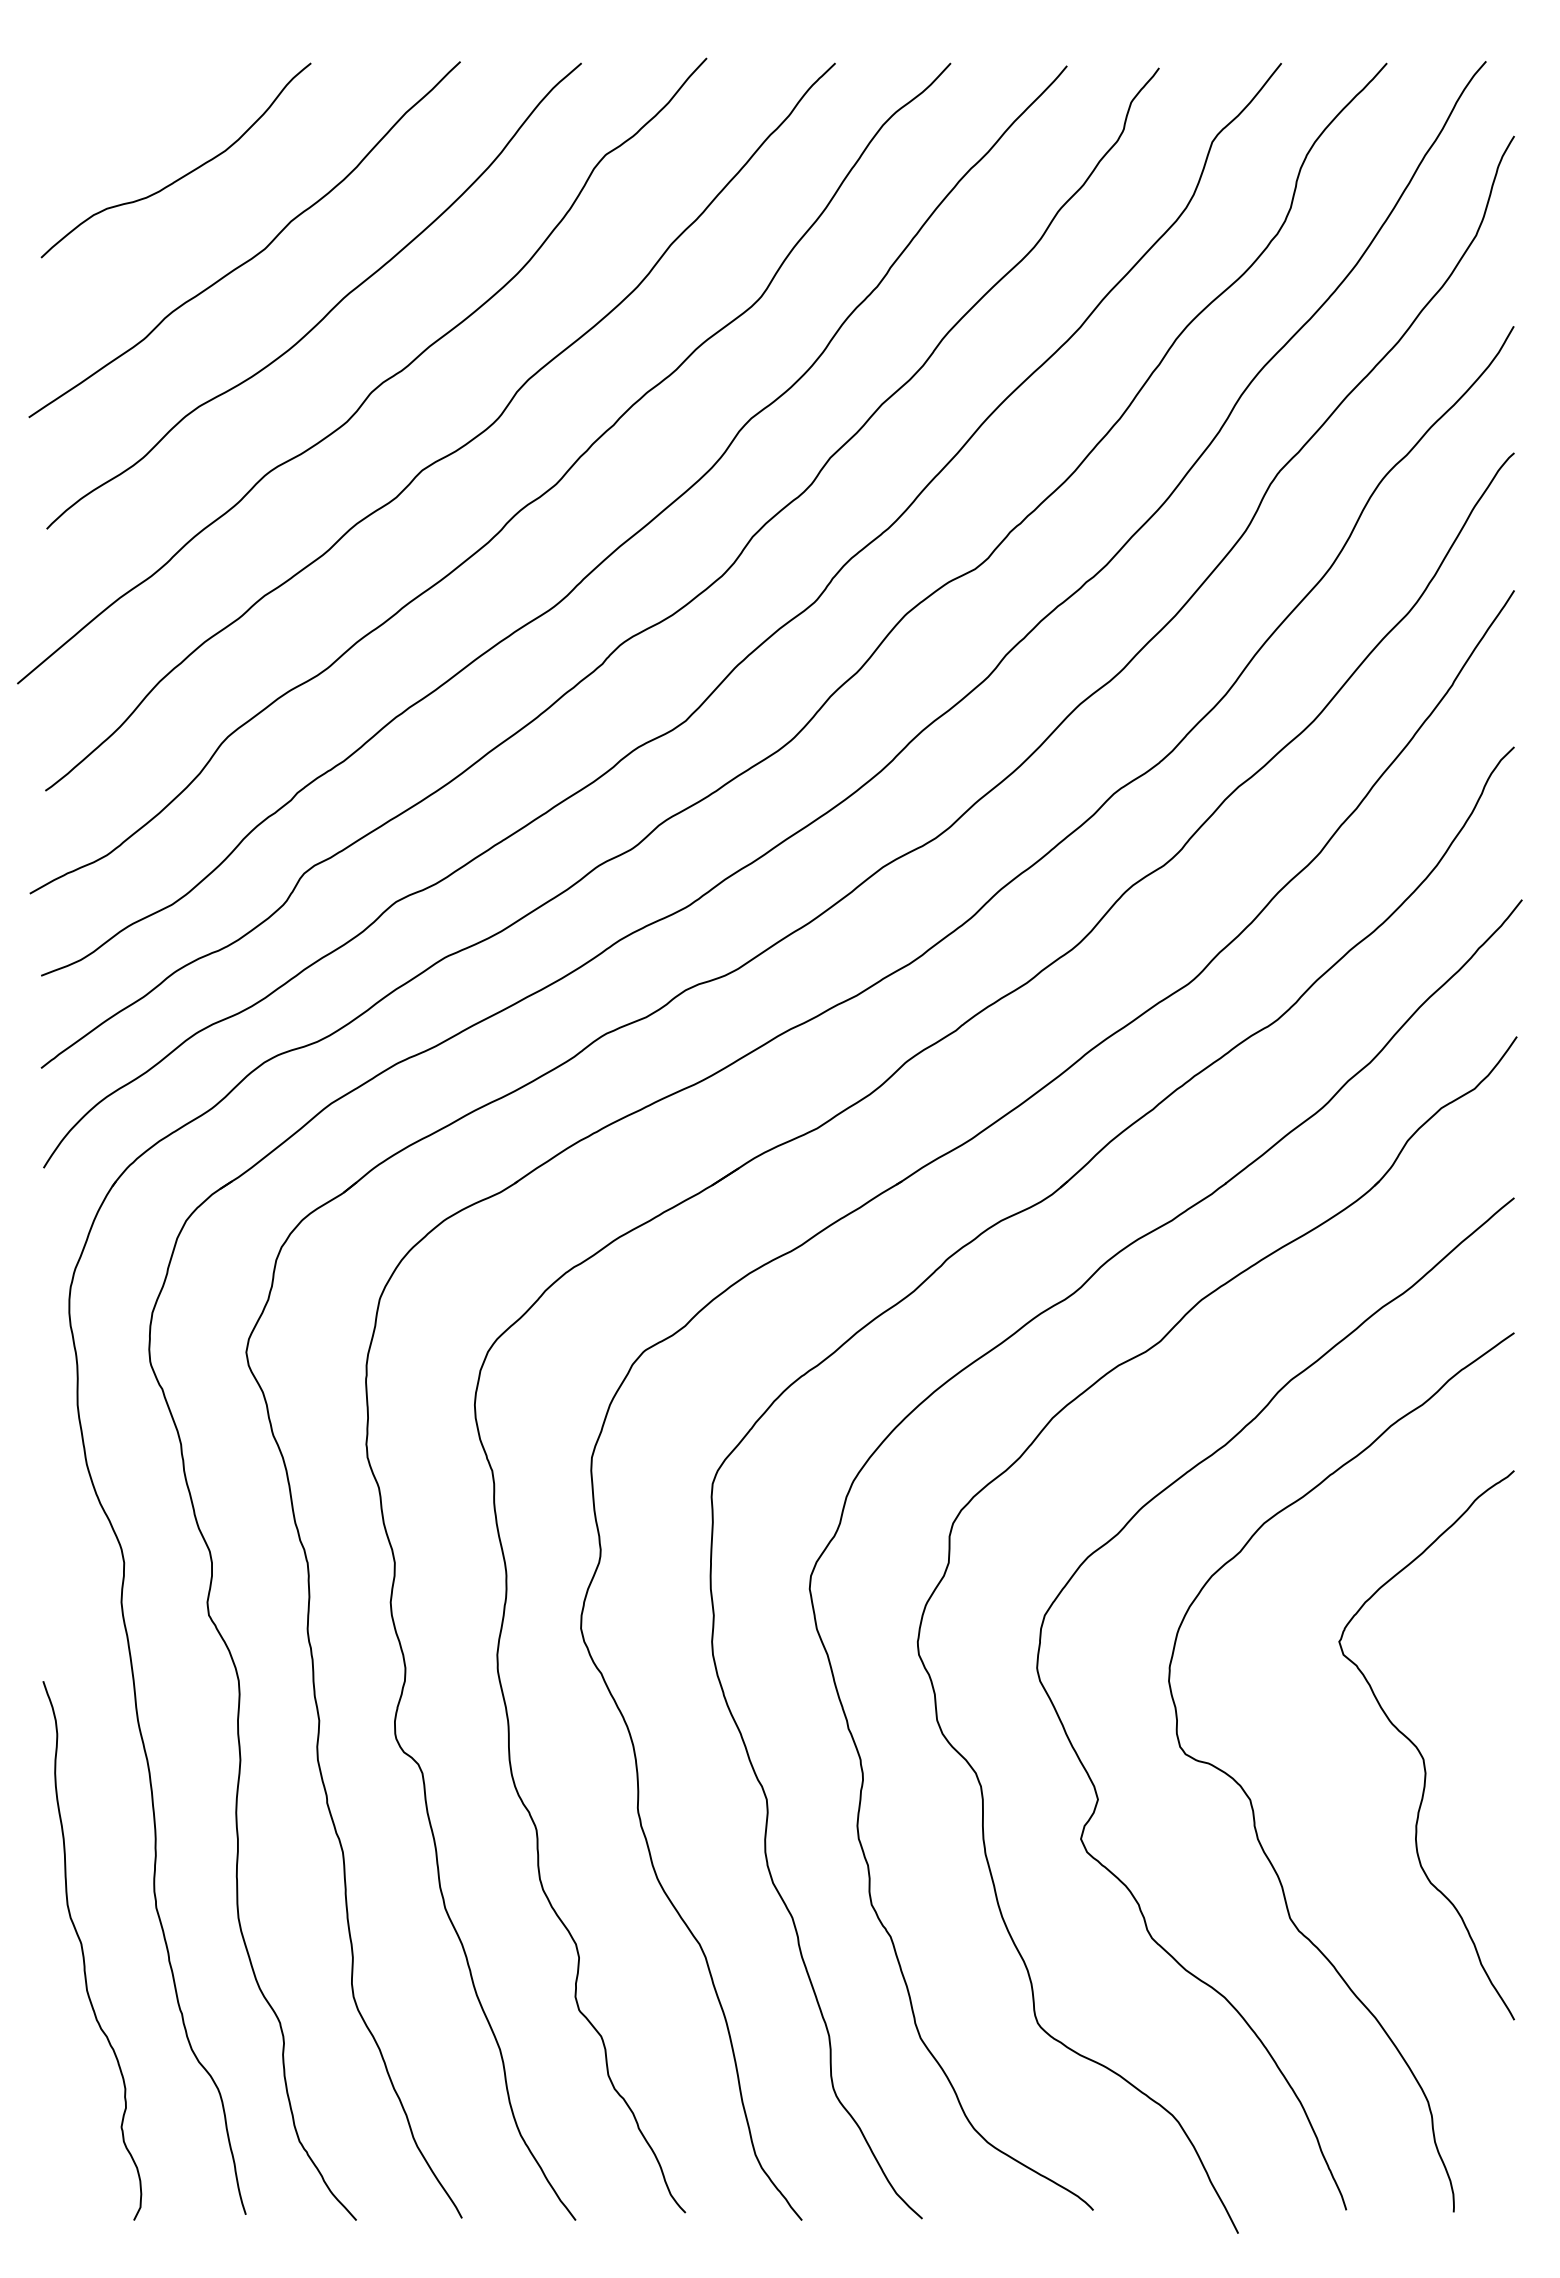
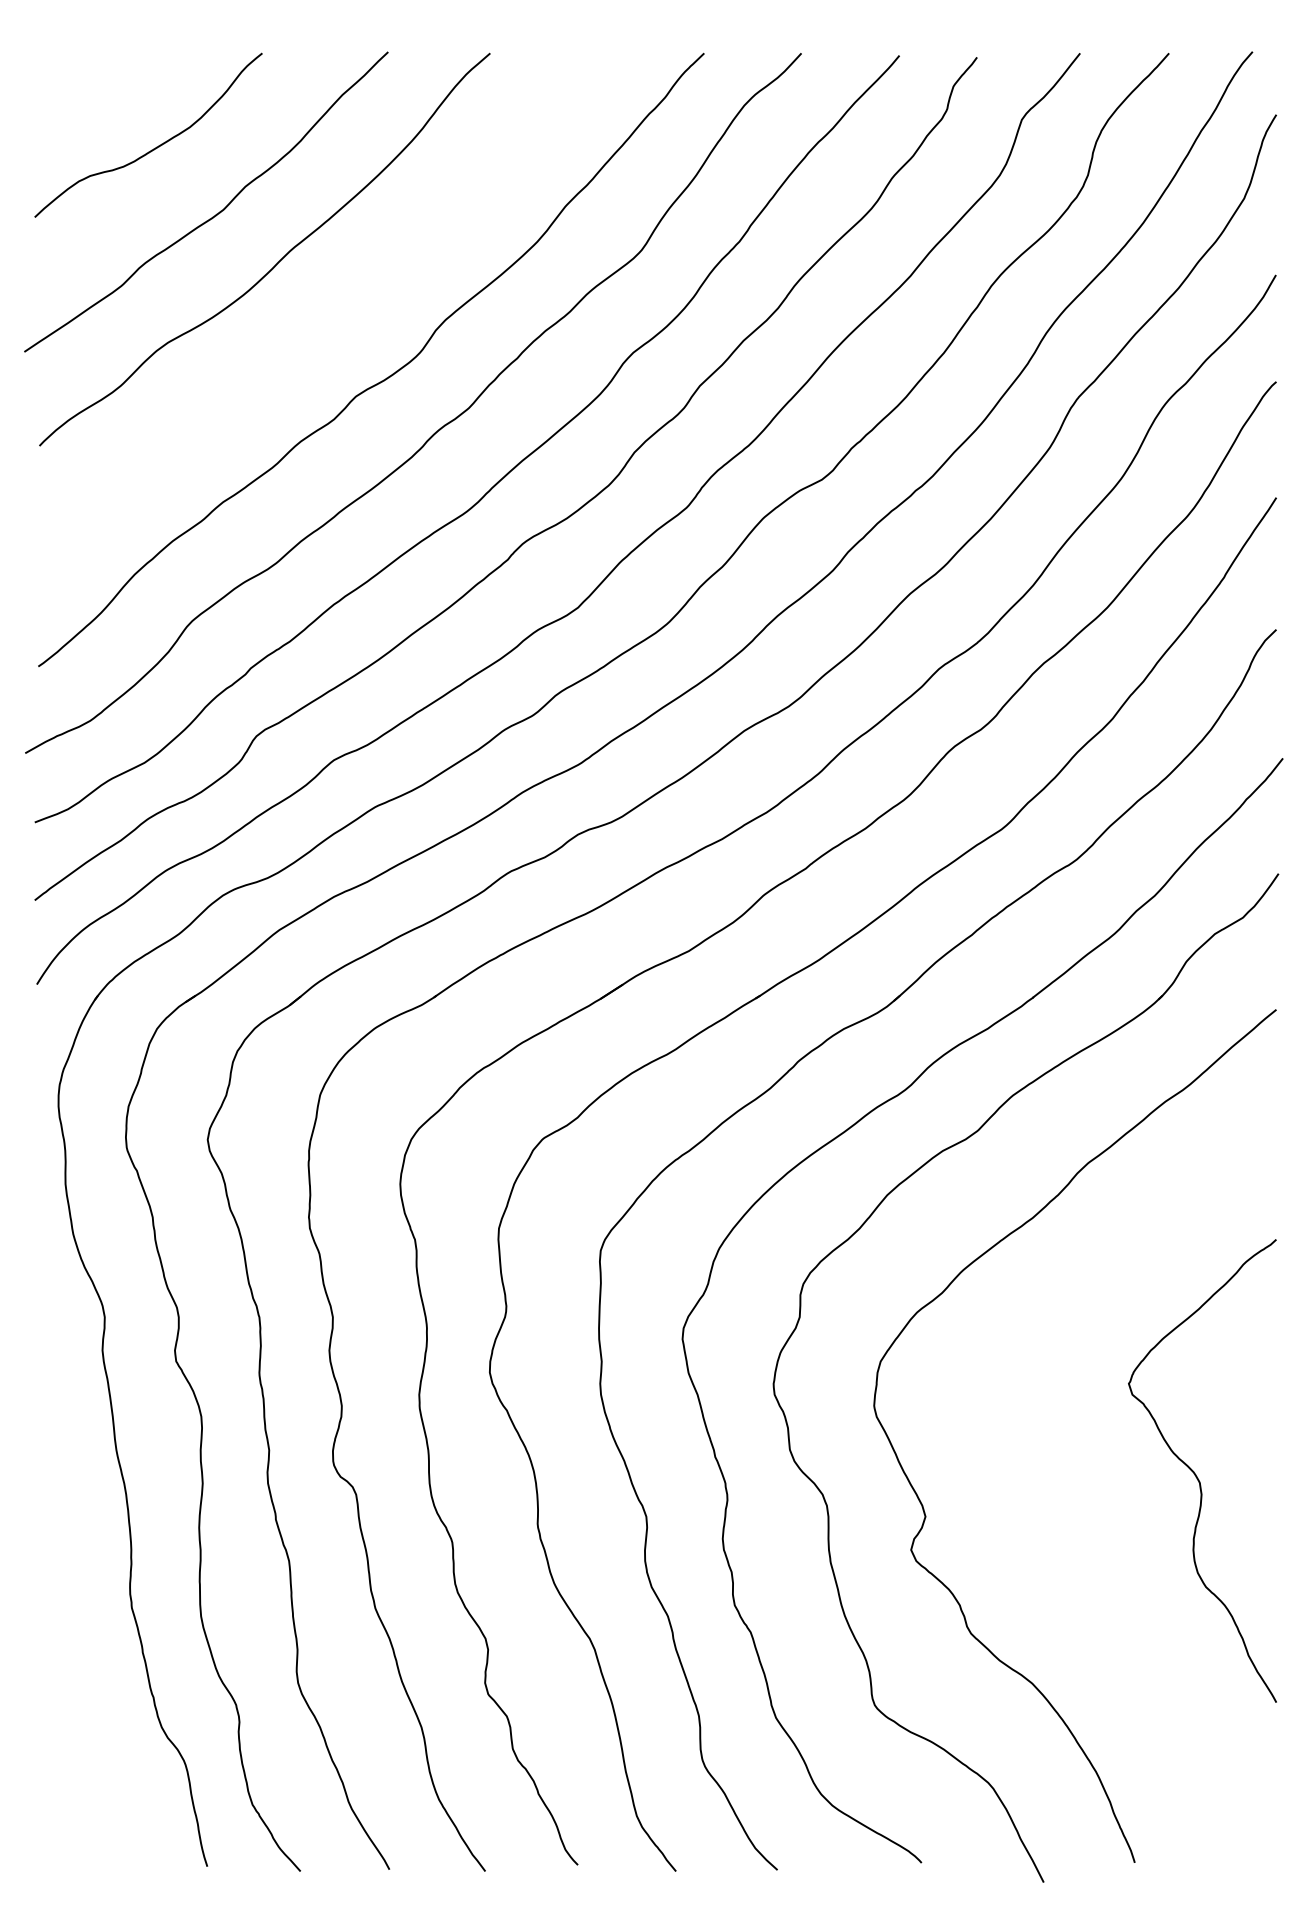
curve: (376, 386) -> (317, 325), removed
curve: (1251, 1800) -> (1054, 1517), removed
curve: (83, 1950) -> (70, 1643), removed

